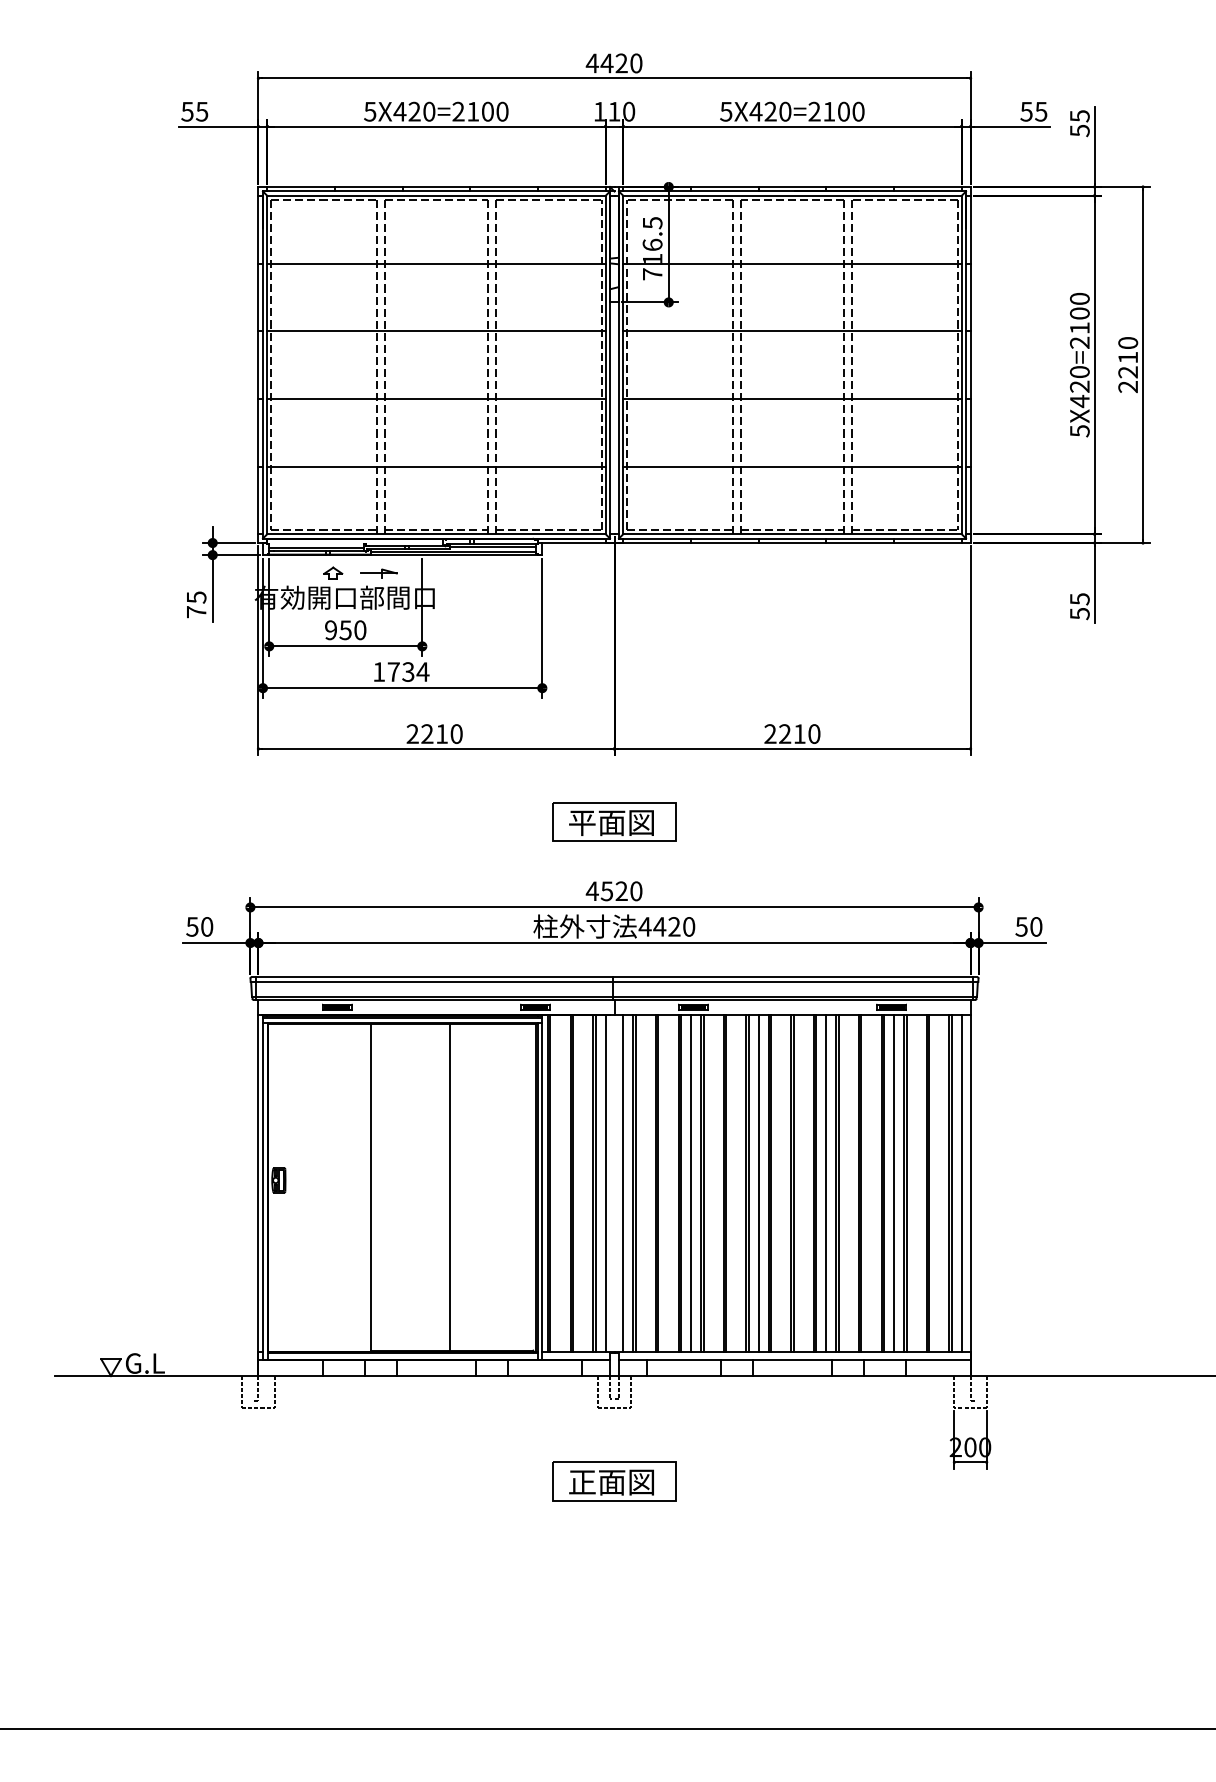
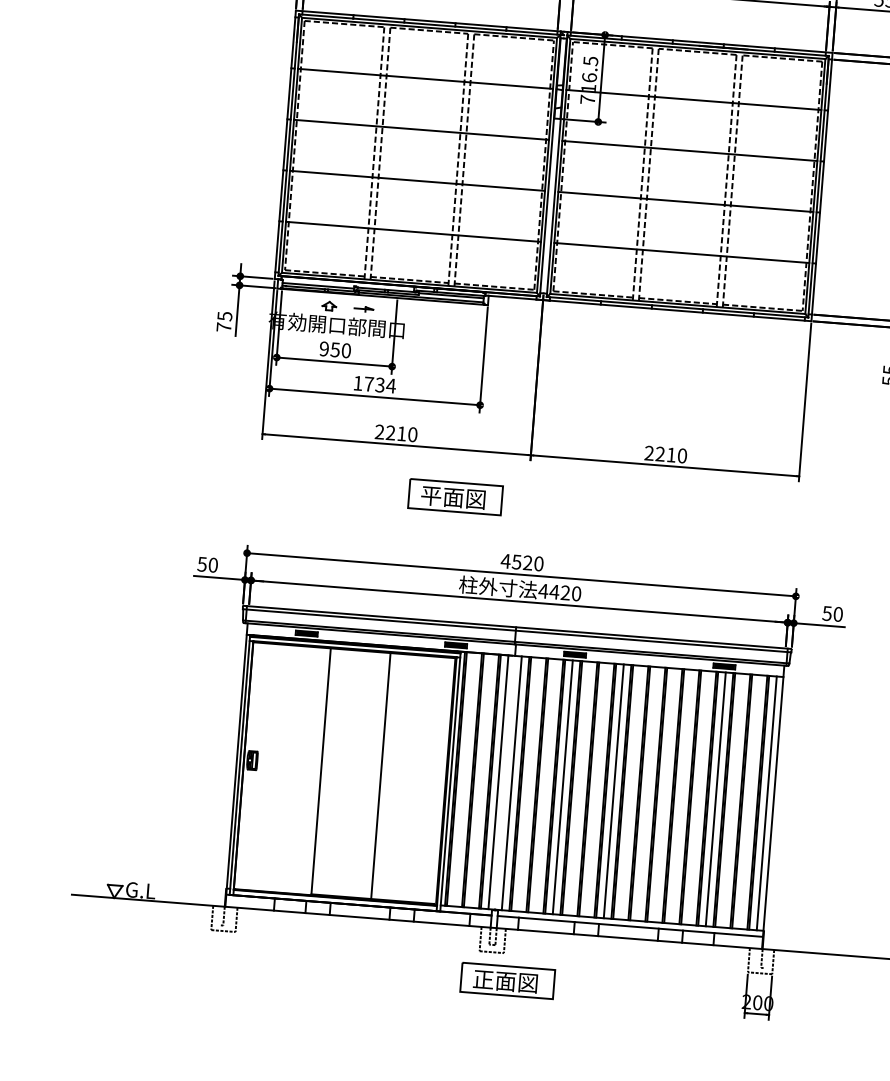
part: (378, 573) -> (363, 309), size x0.7
part: (614, 821) -> (455, 496), moved
line: (826, 1183) -> (664, 795), removed
part: (614, 1481) -> (507, 980), moved

